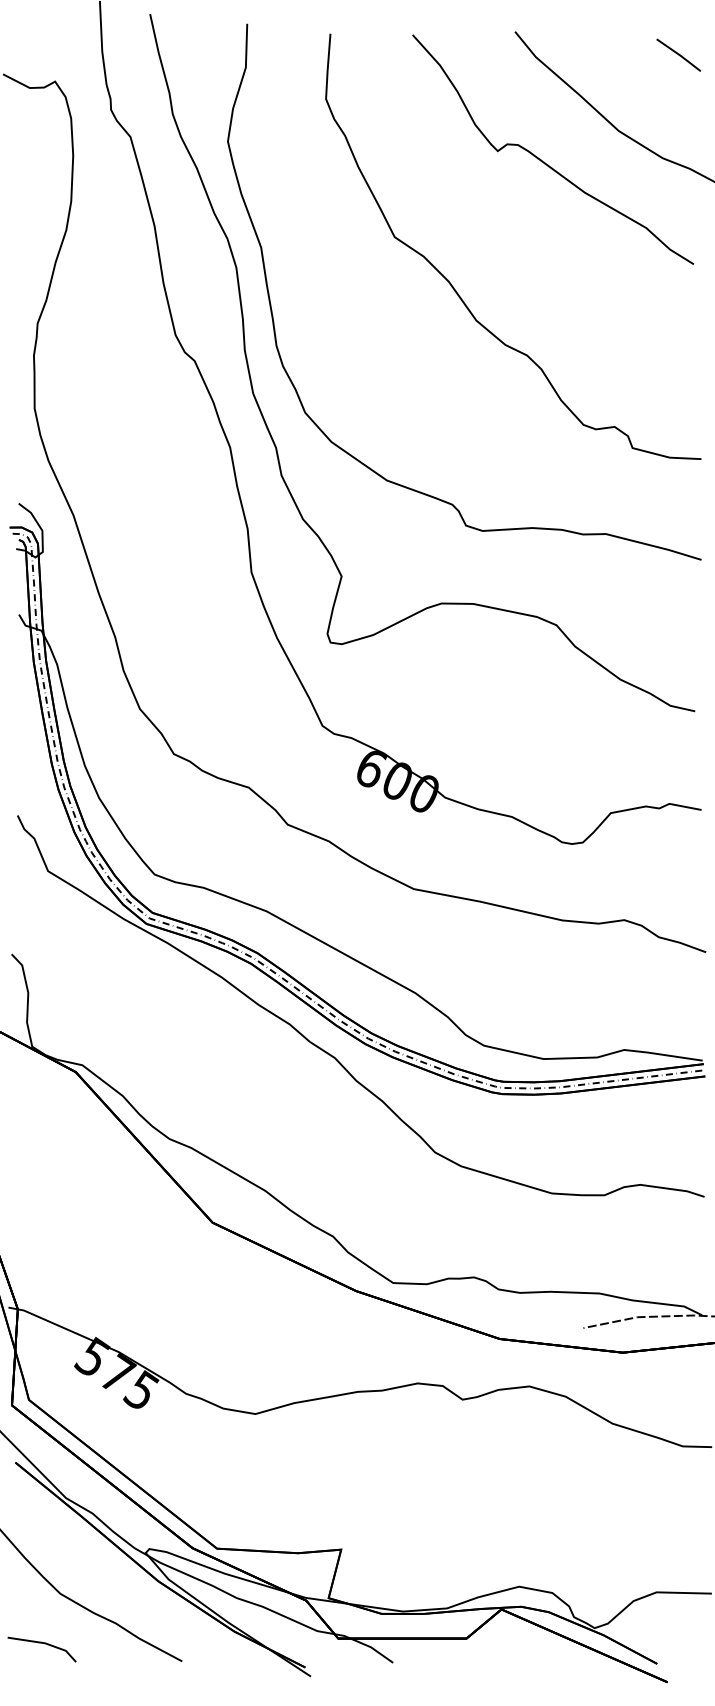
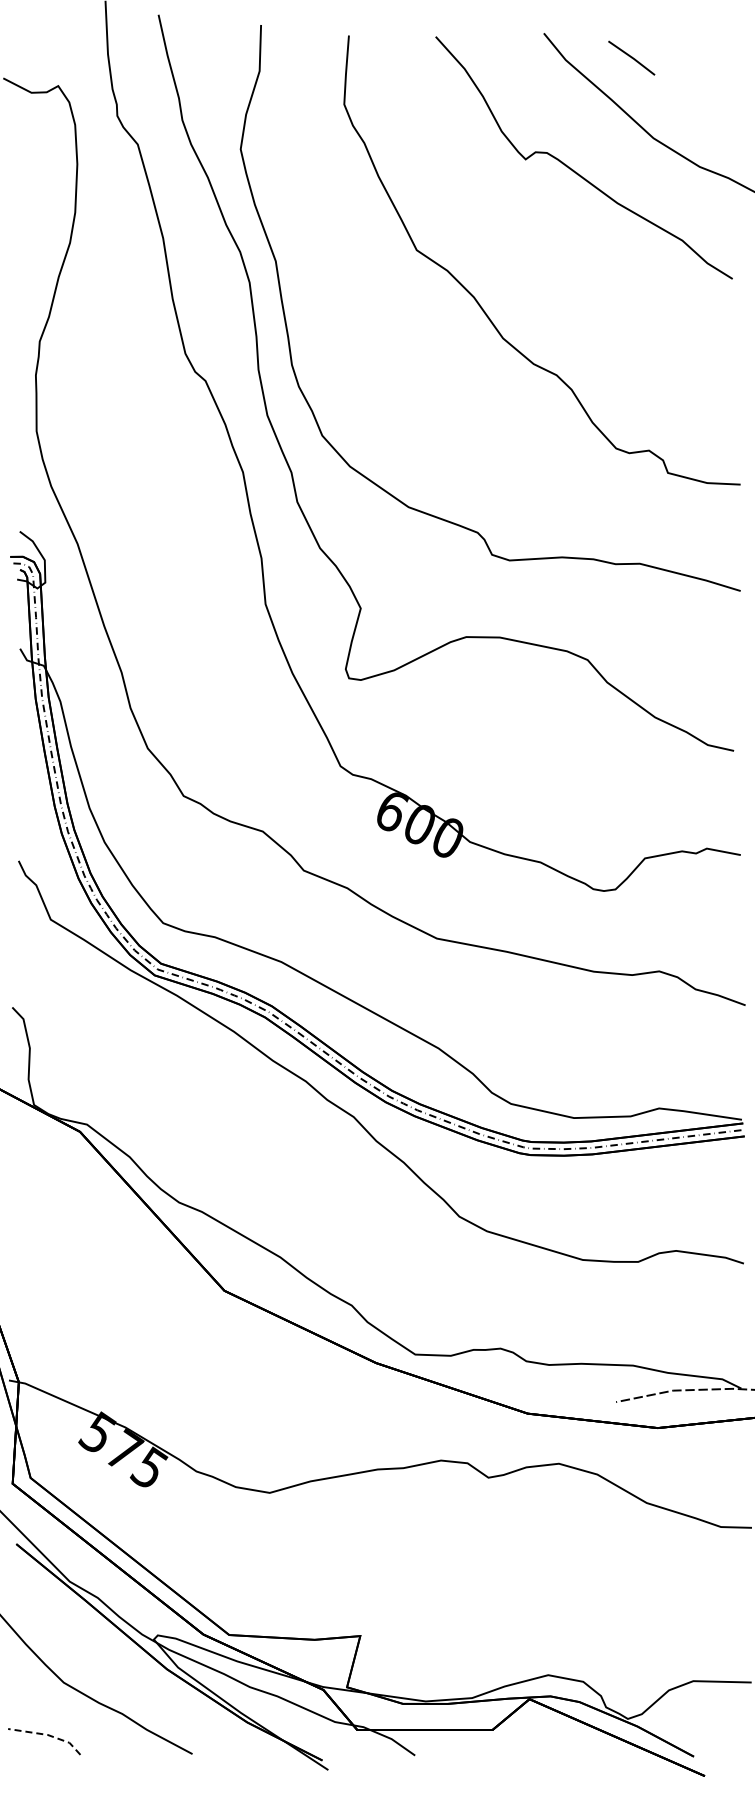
line: (678, 54) -> (631, 57), moved
line: (44, 1642) -> (47, 1734), solid -> dashed

